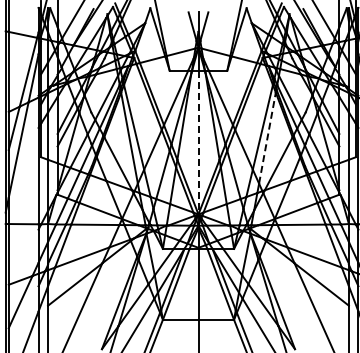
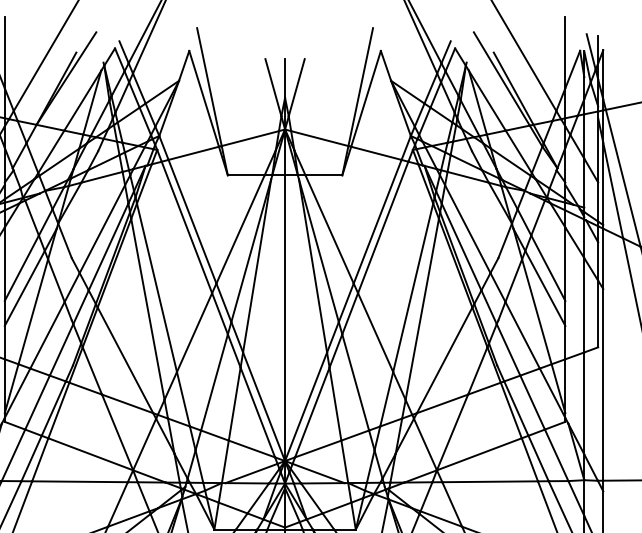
line: (267, 137) -> (422, 308), dashed -> solid
line: (198, 142) -> (285, 318), dashed -> solid

